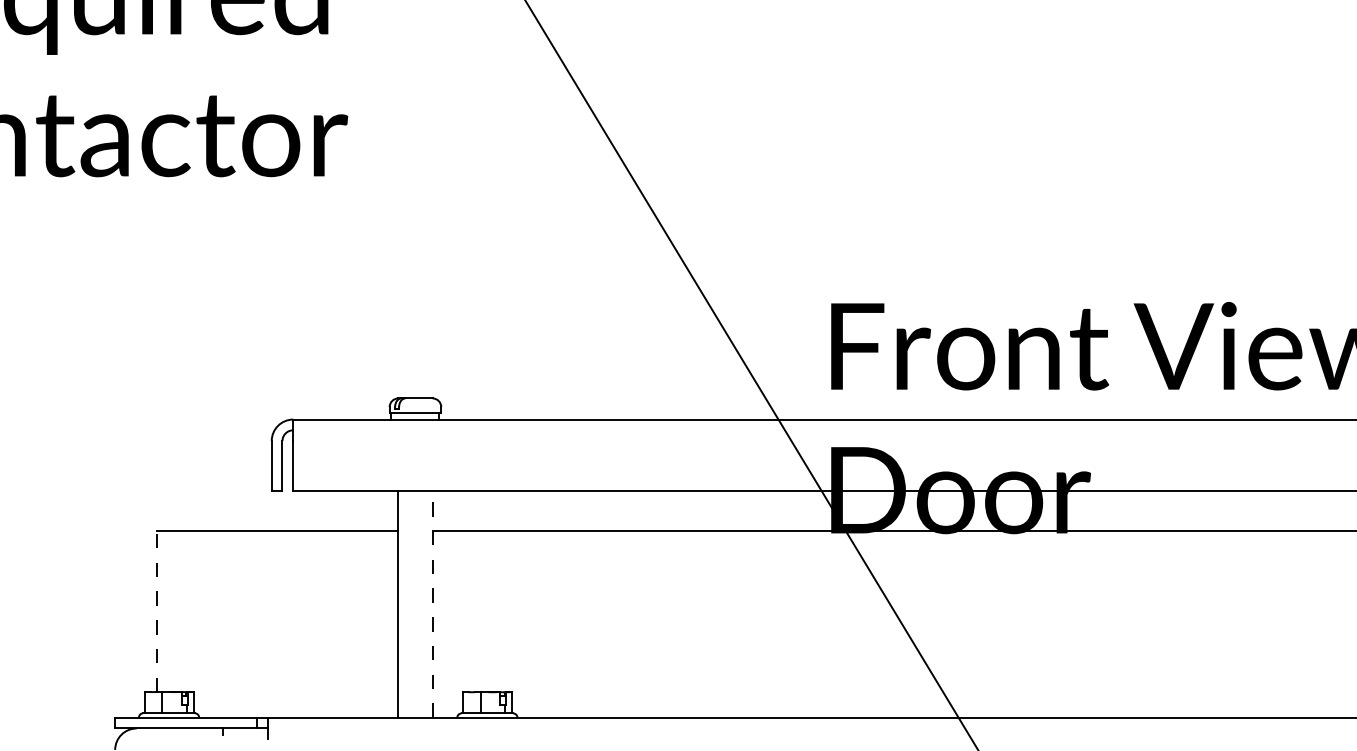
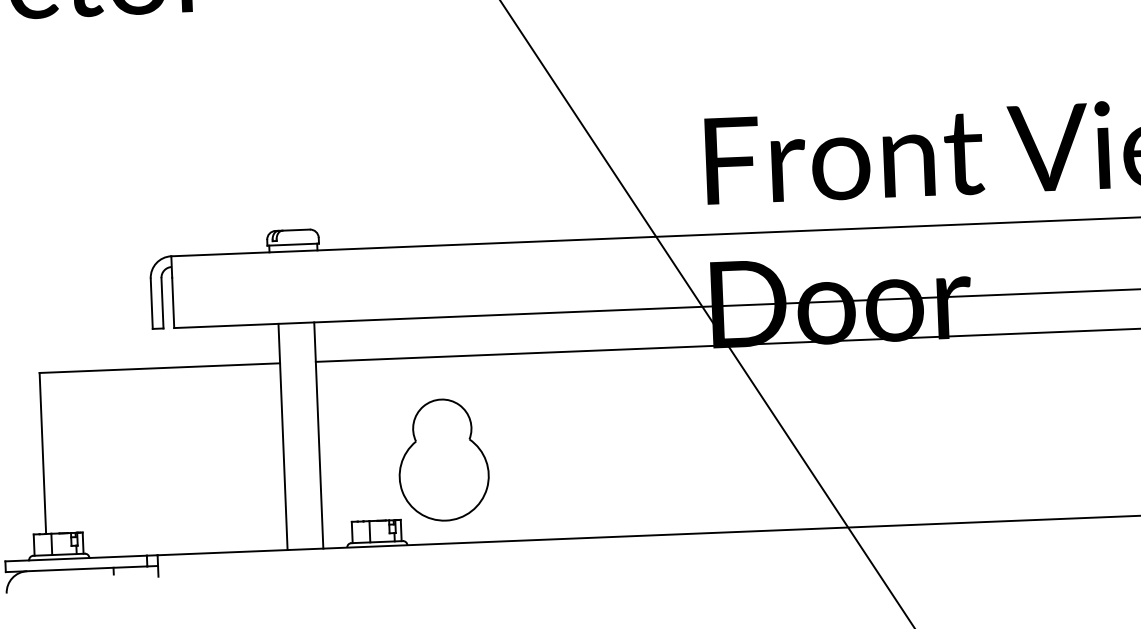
line: (433, 604) -> (318, 435), dashed -> solid
line: (156, 611) -> (42, 453), dashed -> solid
part: (556, 633) -> (442, 459), added

